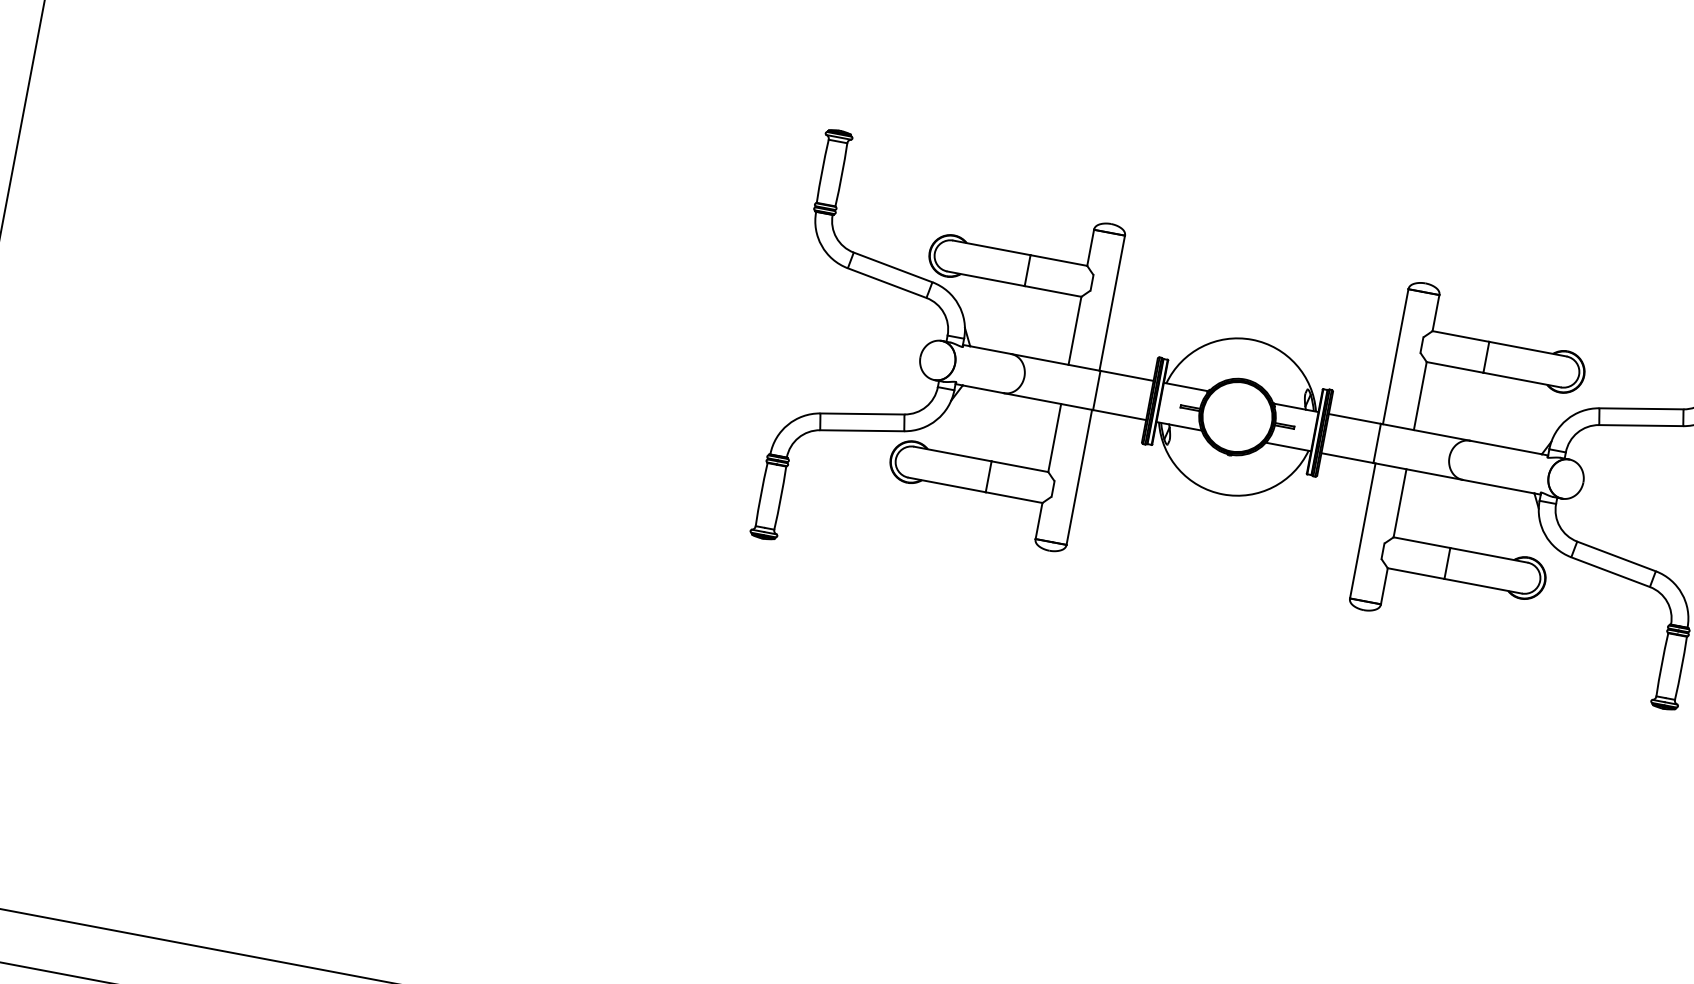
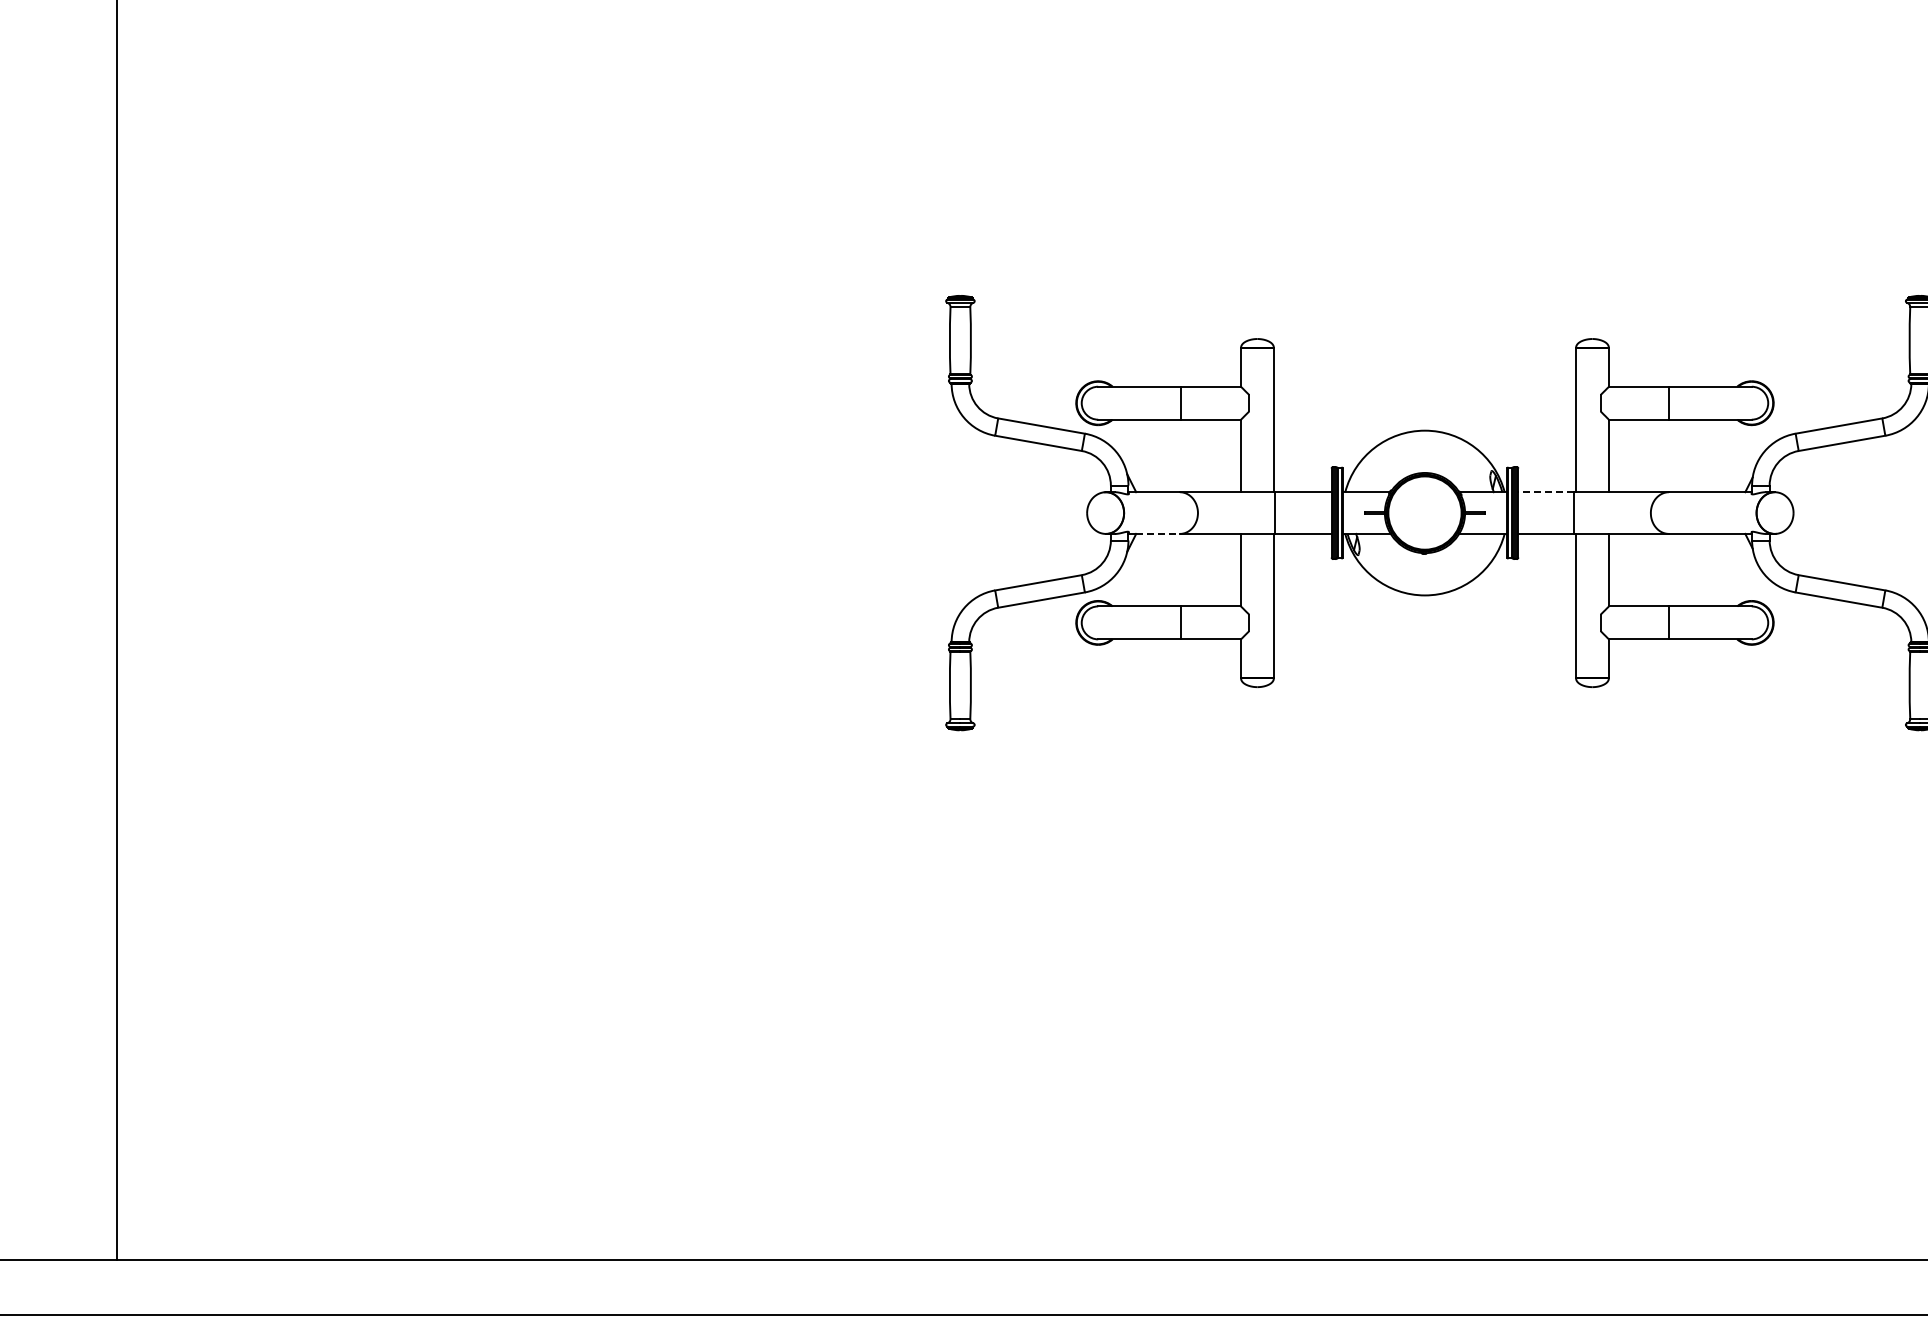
line: (983, 388) -> (1158, 533), solid -> dashed
line: (1355, 419) -> (1546, 492), solid -> dashed

